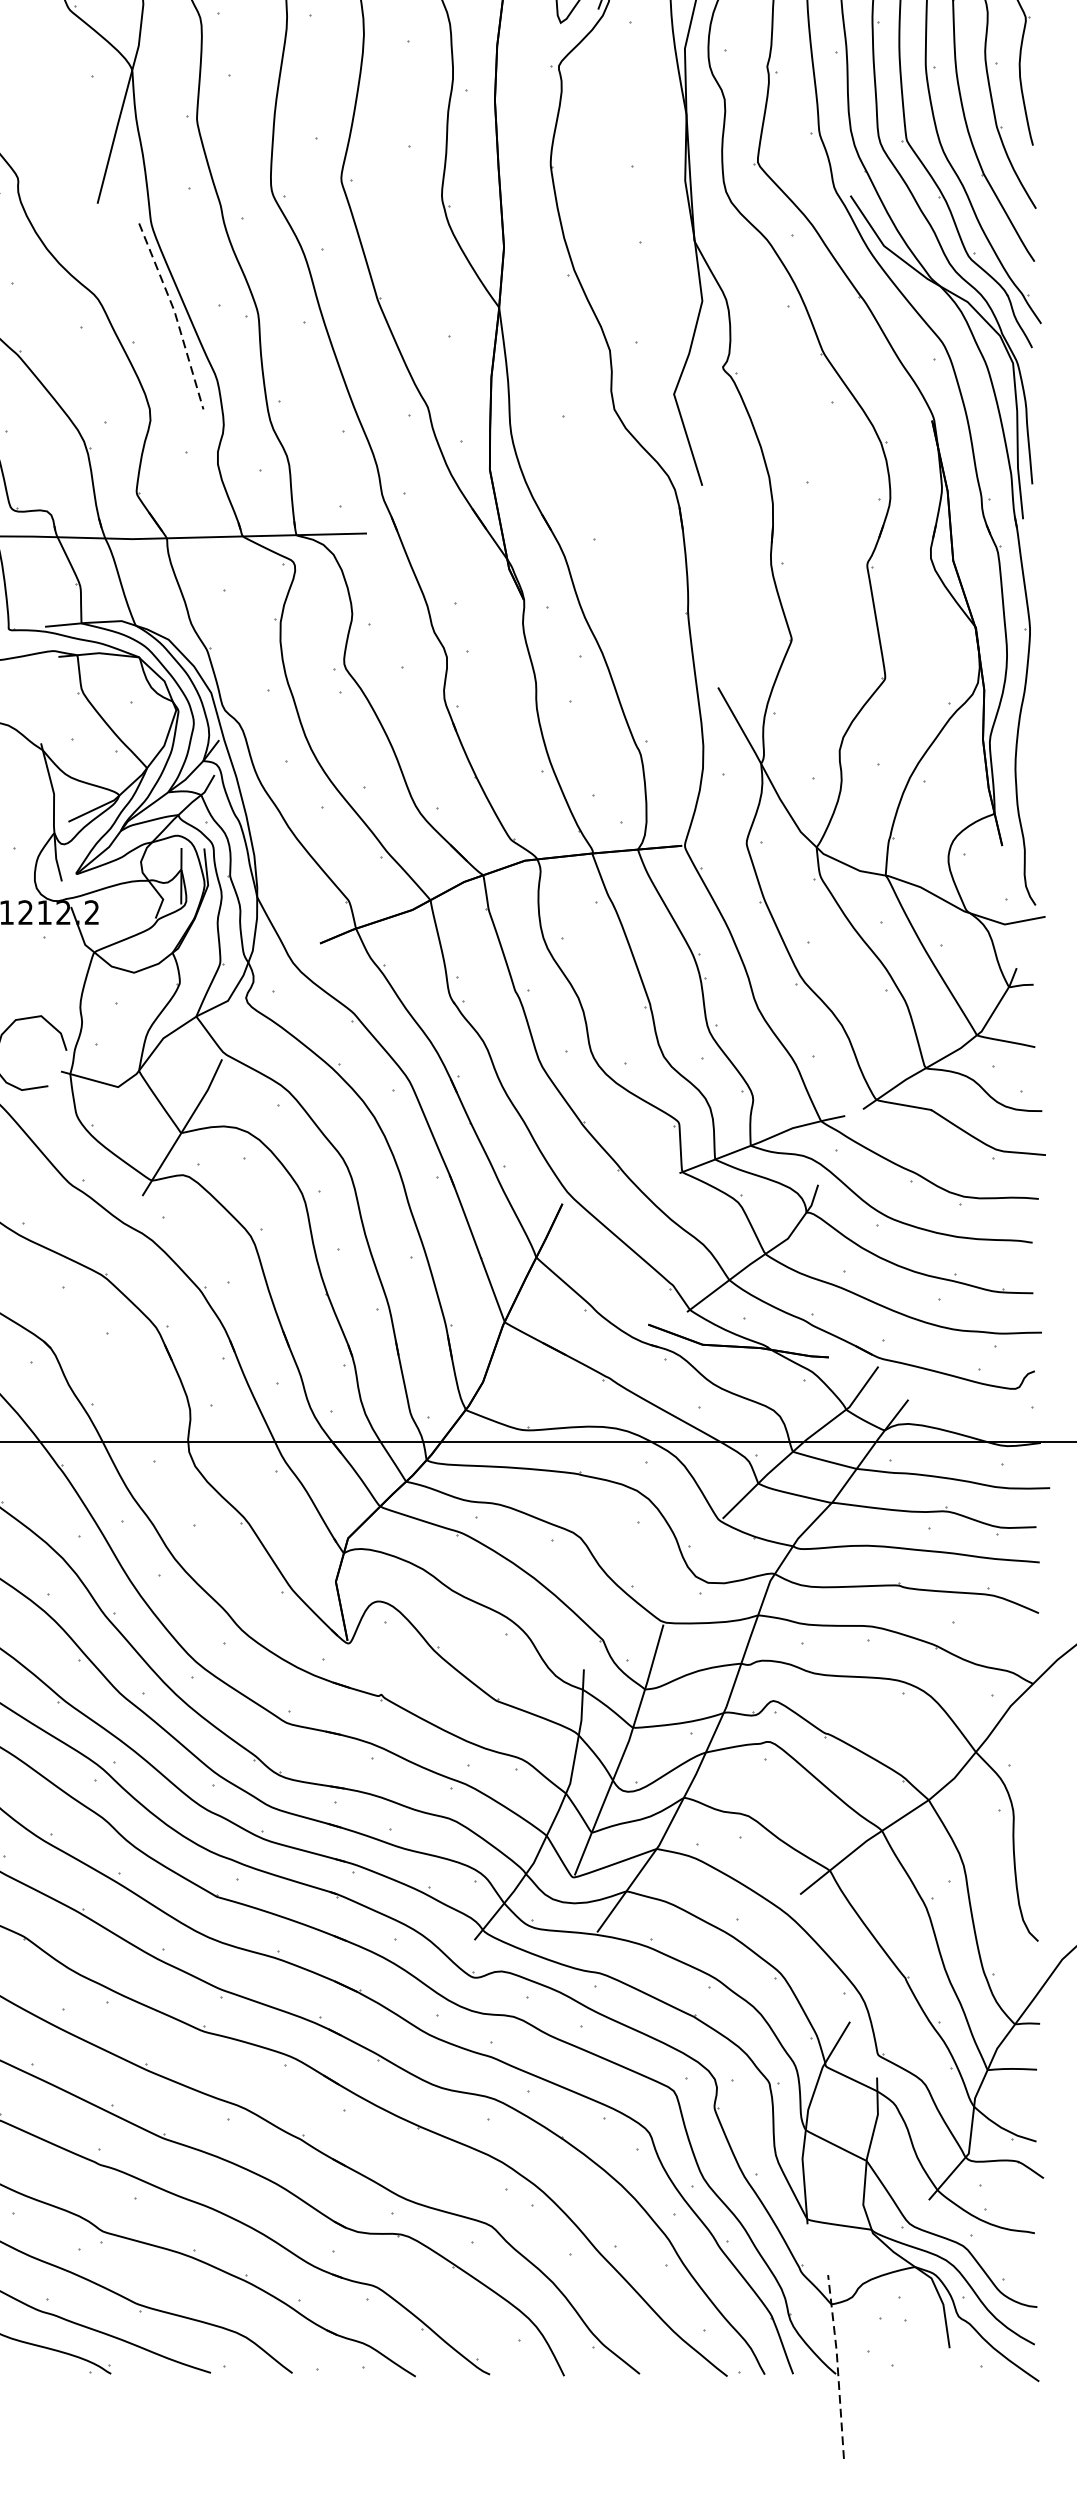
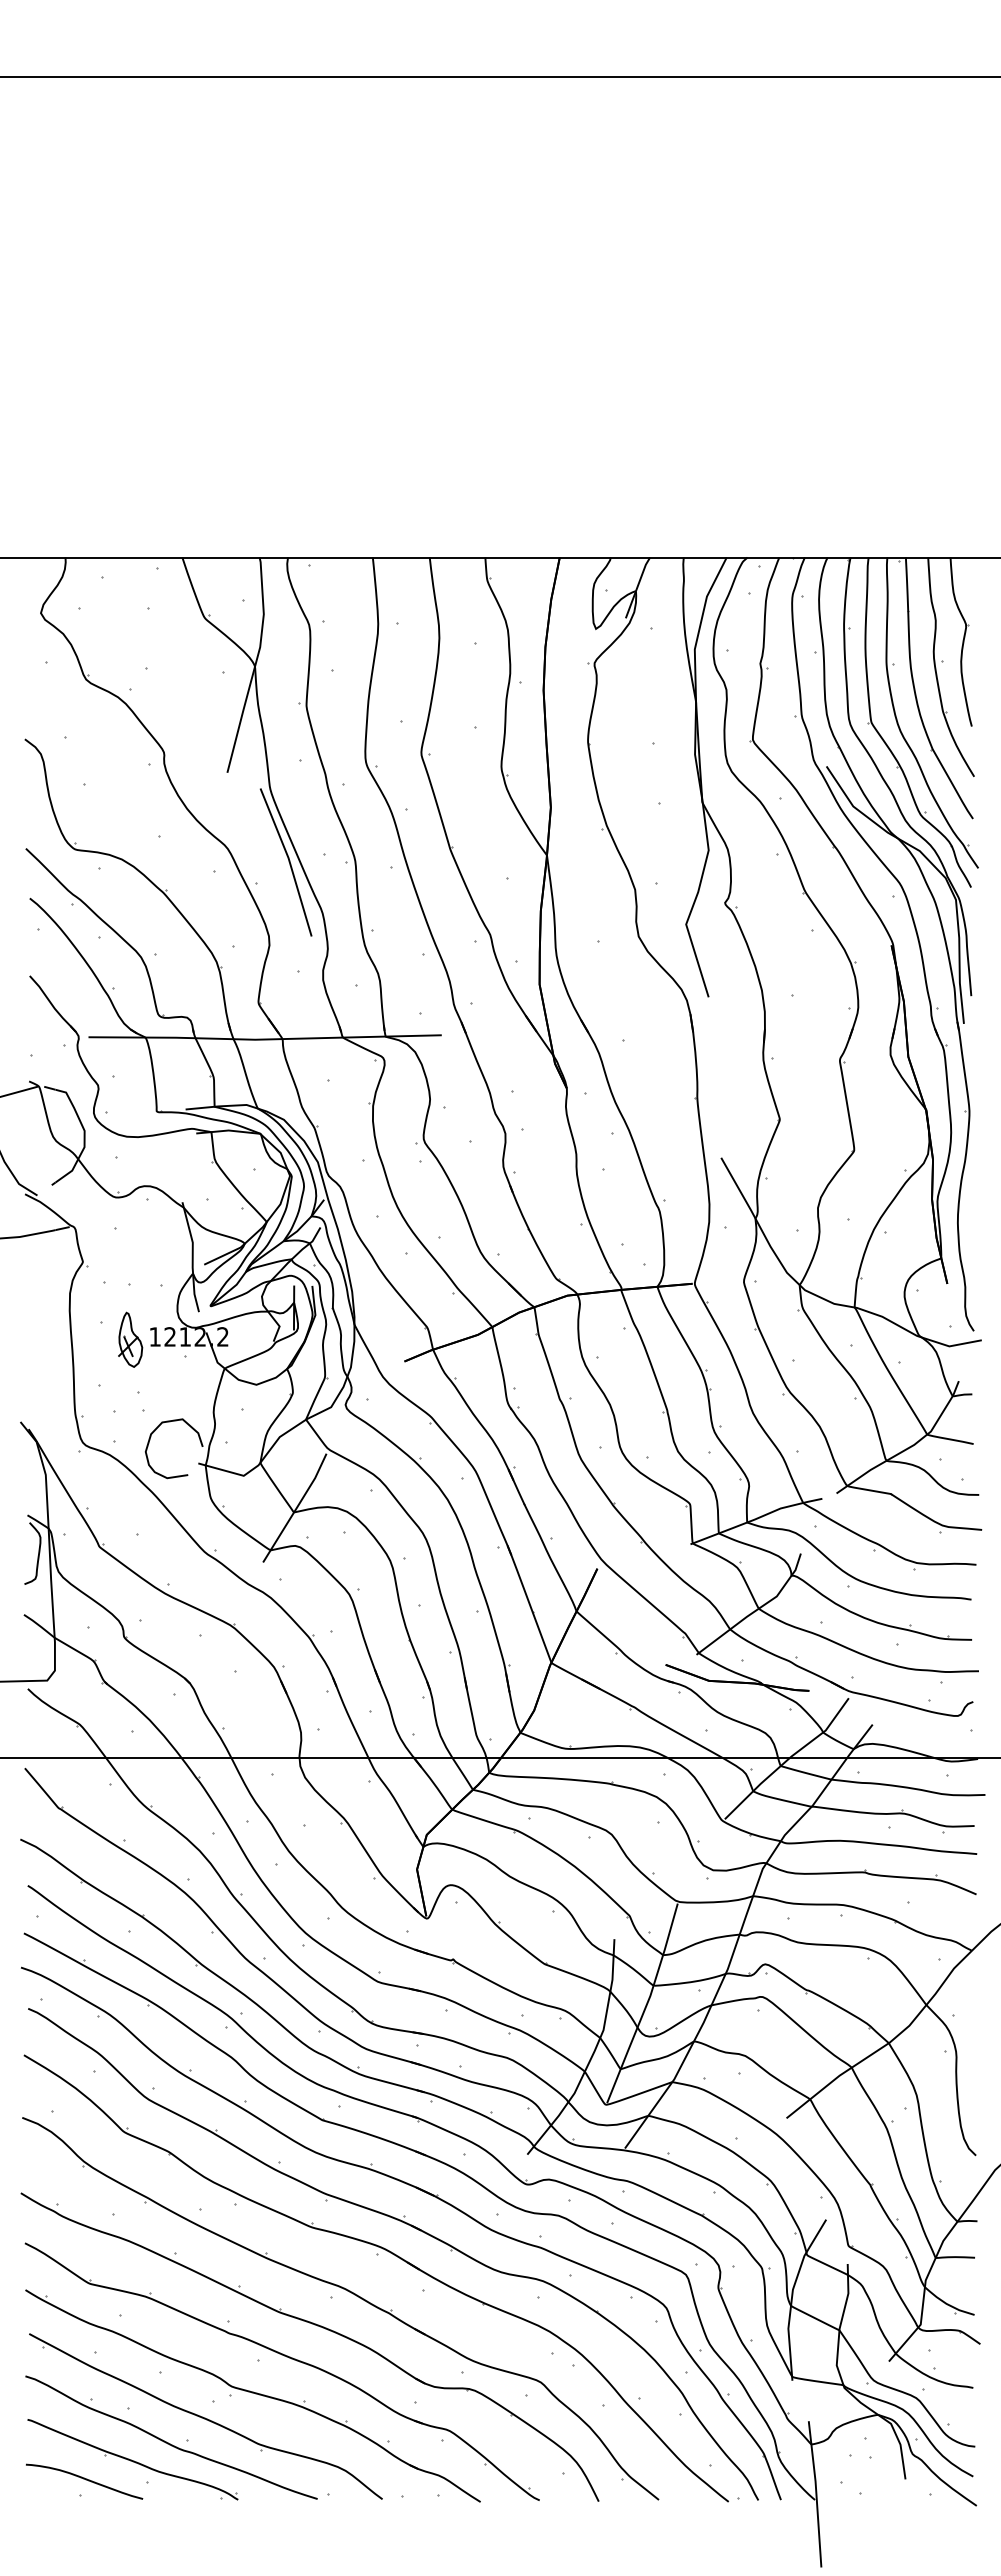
line: (175, 313) -> (289, 860), dashed -> solid
line: (837, 2365) -> (816, 2493), dashed -> solid

